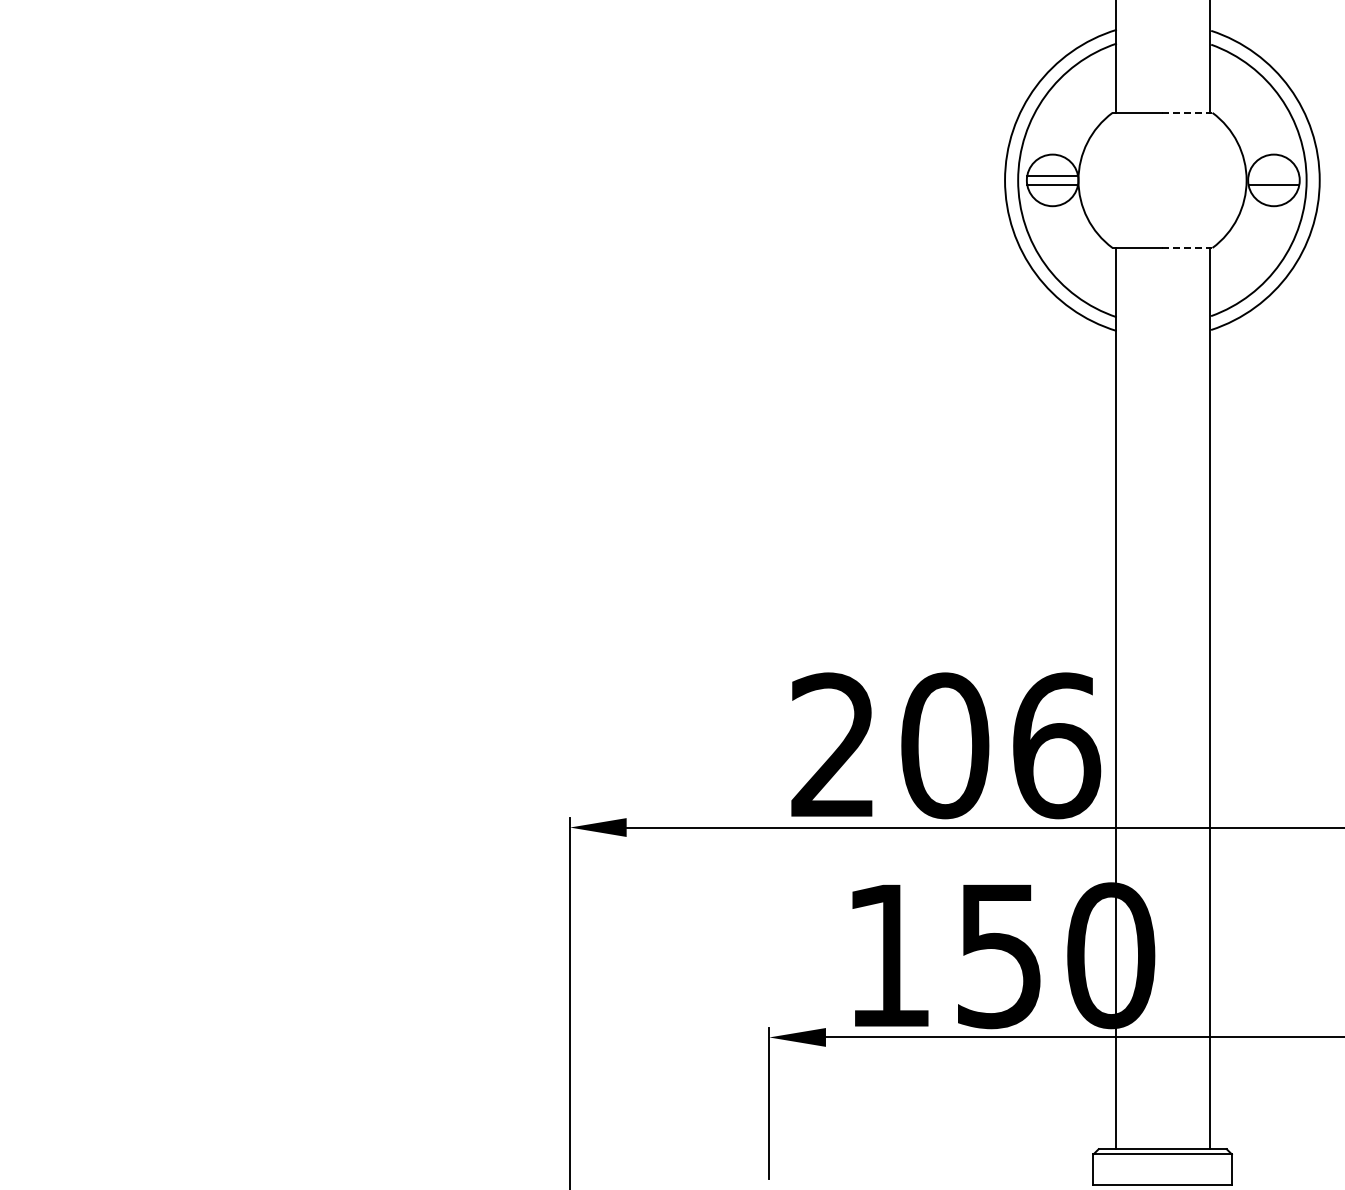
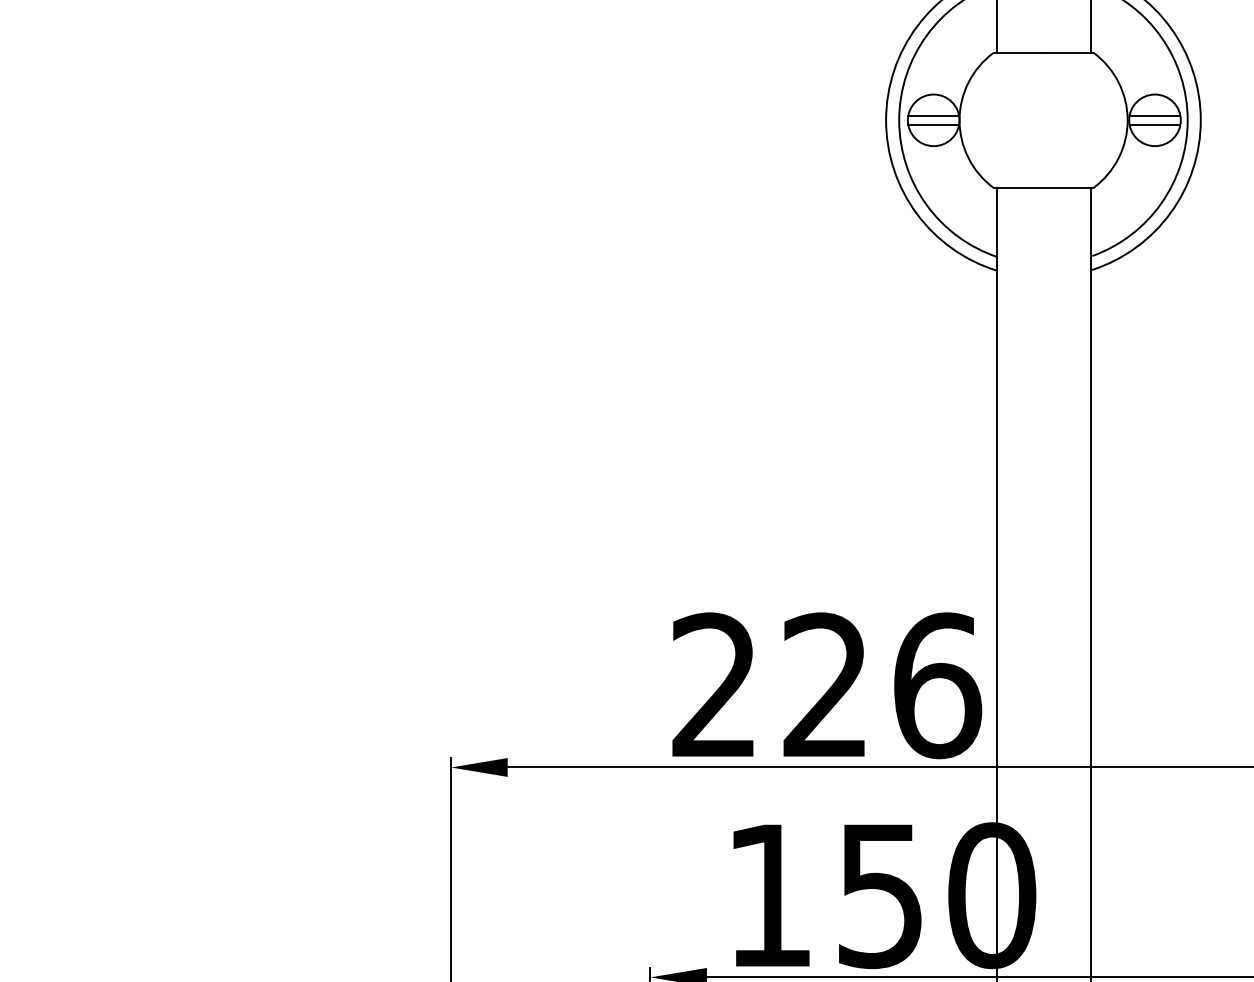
line: (1187, 112) -> (1068, 52), dashed -> solid
line: (1273, 176) -> (1154, 116), added
line: (1187, 247) -> (1068, 187), dashed -> solid
text: (945, 745) -> (826, 685), 206 -> 226

